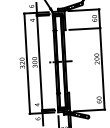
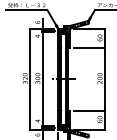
line: (88, 91) -> (89, 110), added

